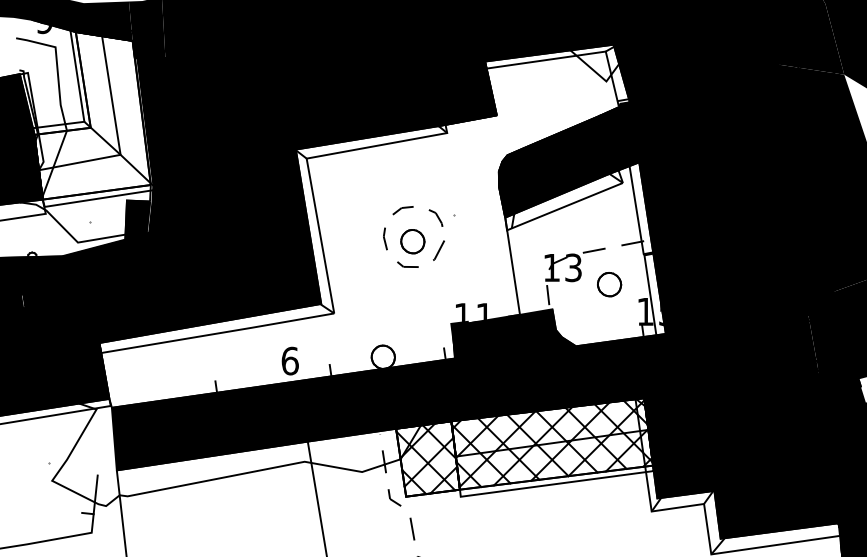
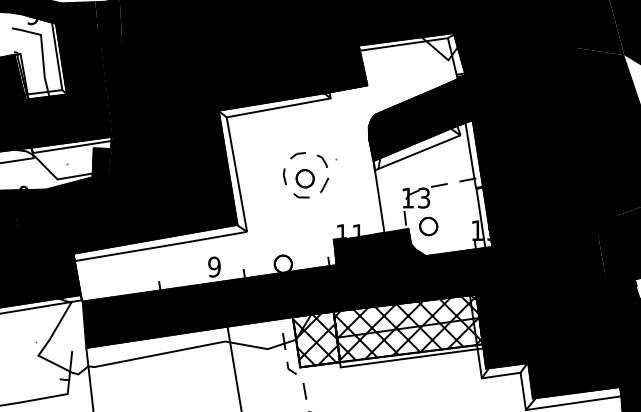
fill: (92, 115) -> (68, 85), added
part: (609, 284) -> (428, 226), moved
text: (290, 360) -> (214, 266), 6 -> 9

